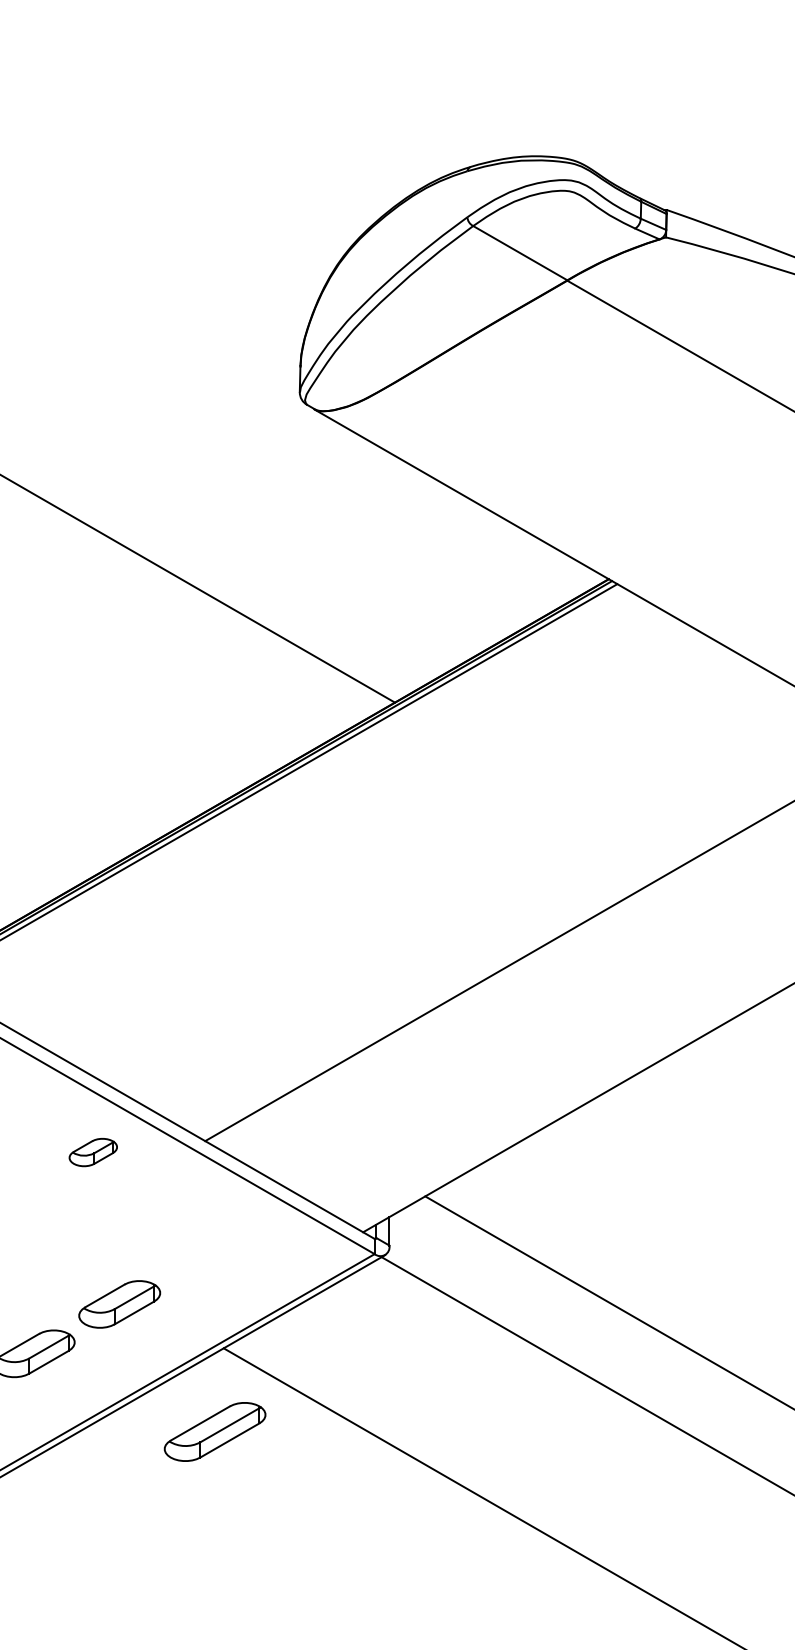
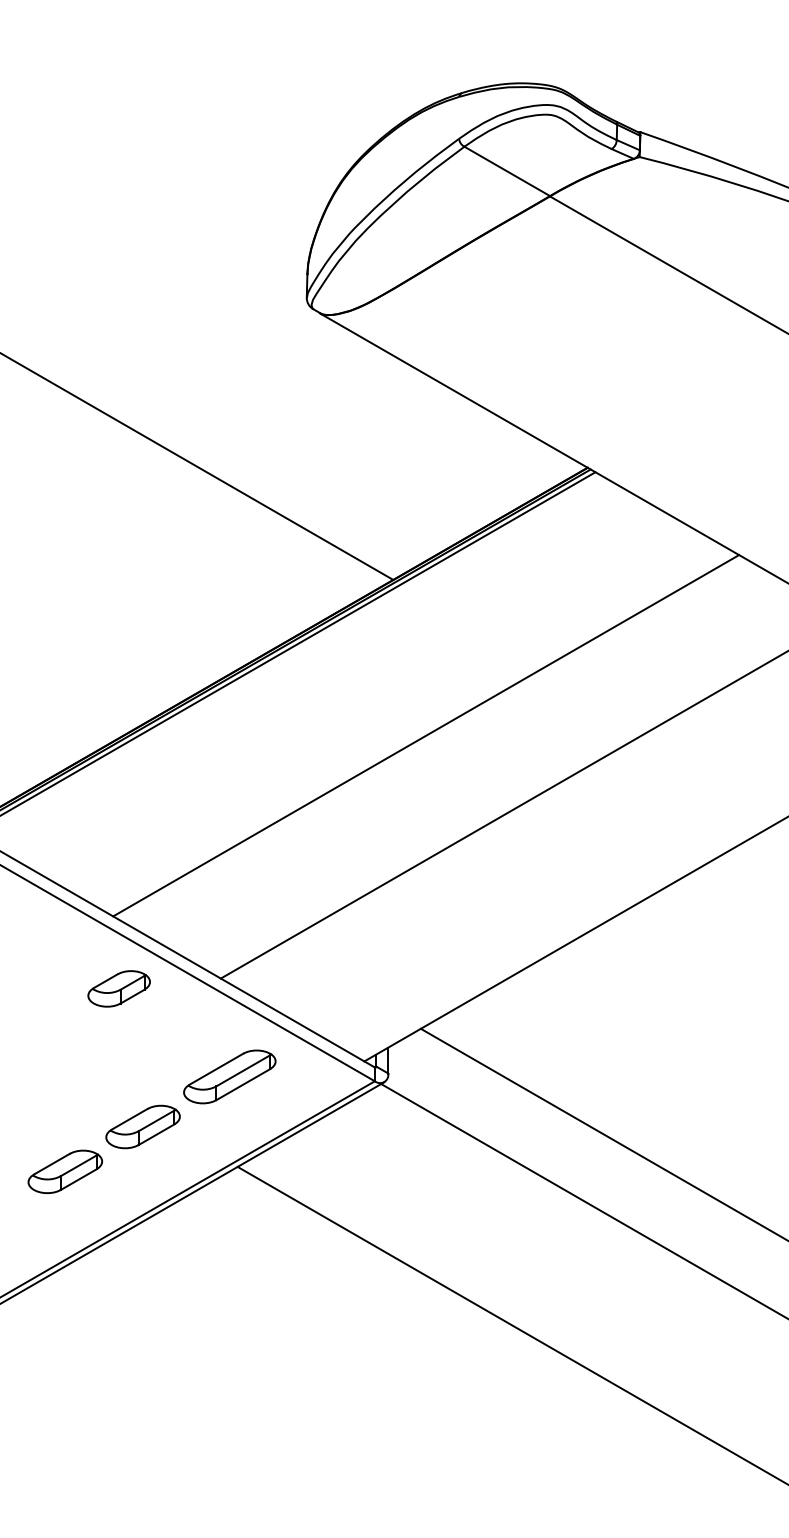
line: (431, 873) -> (426, 735), added
part: (92, 1152) -> (118, 988), size x1.43
part: (214, 1431) -> (229, 1076), moved

